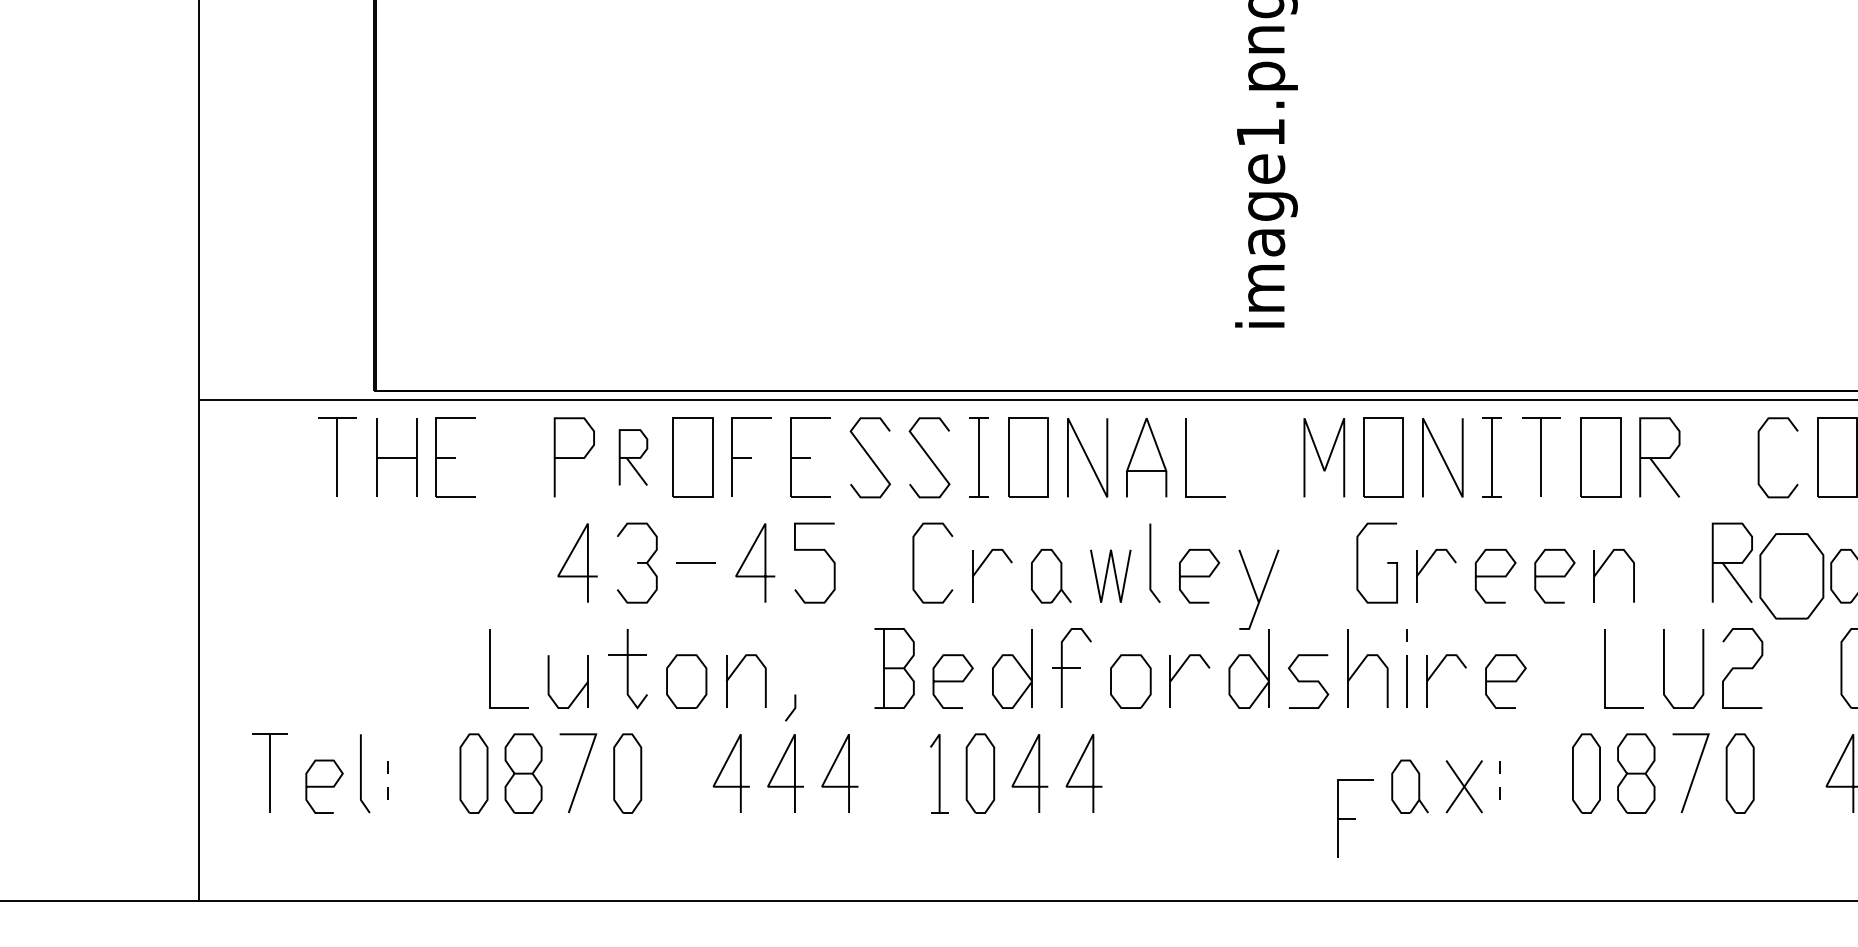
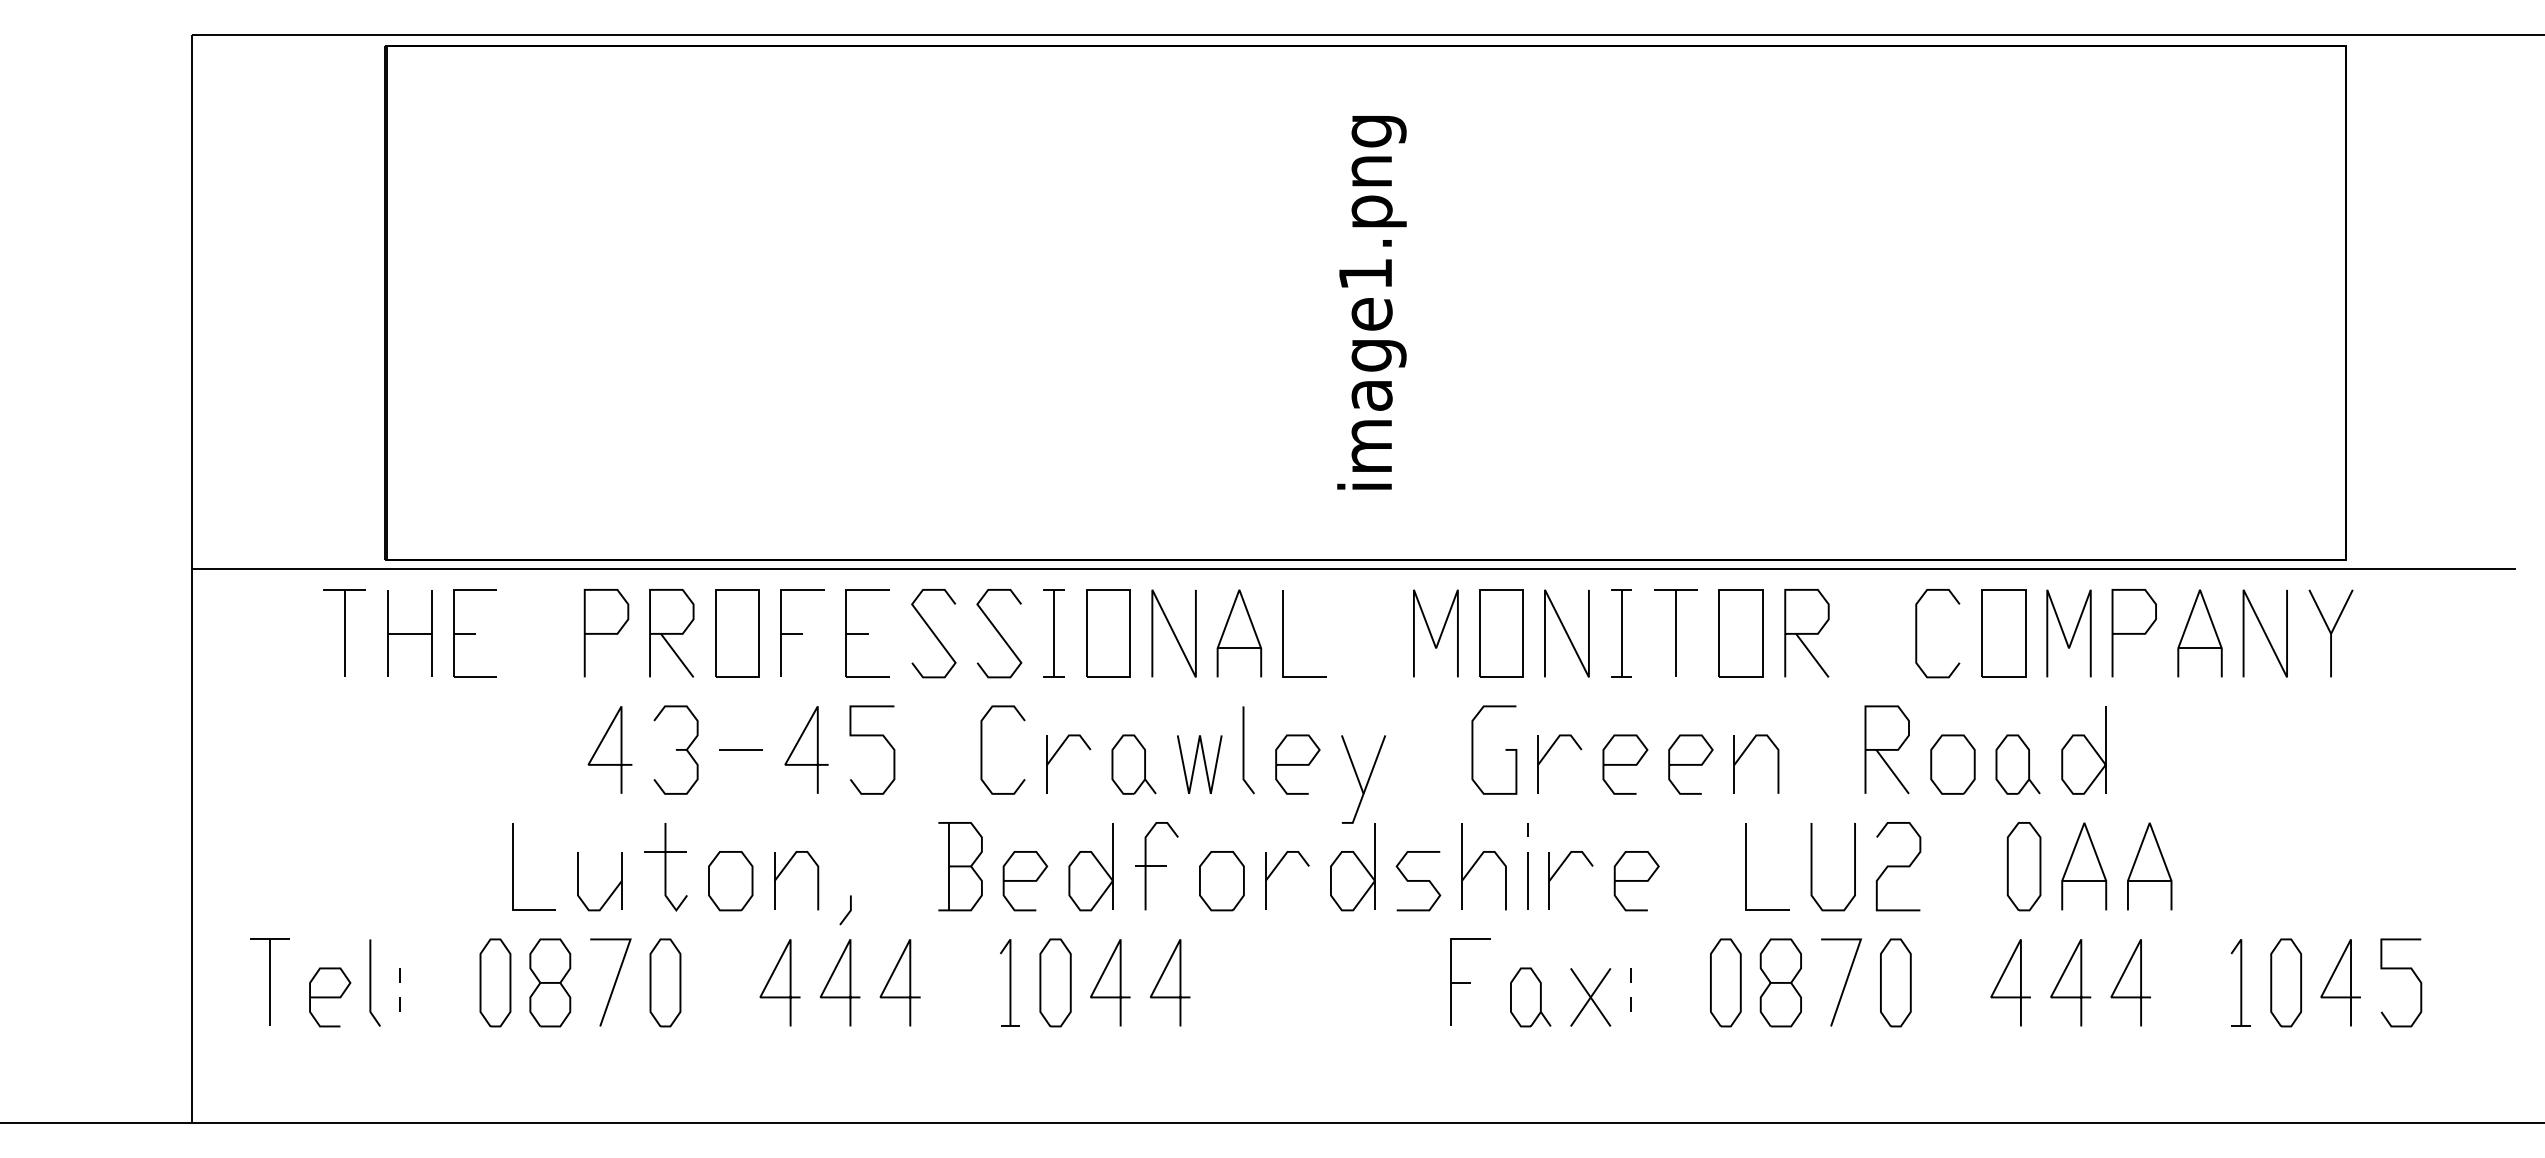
part: (633, 457) -> (671, 633), size x1.43
part: (1791, 576) -> (1952, 764), size x0.62
part: (1355, 817) -> (1470, 981), moved

